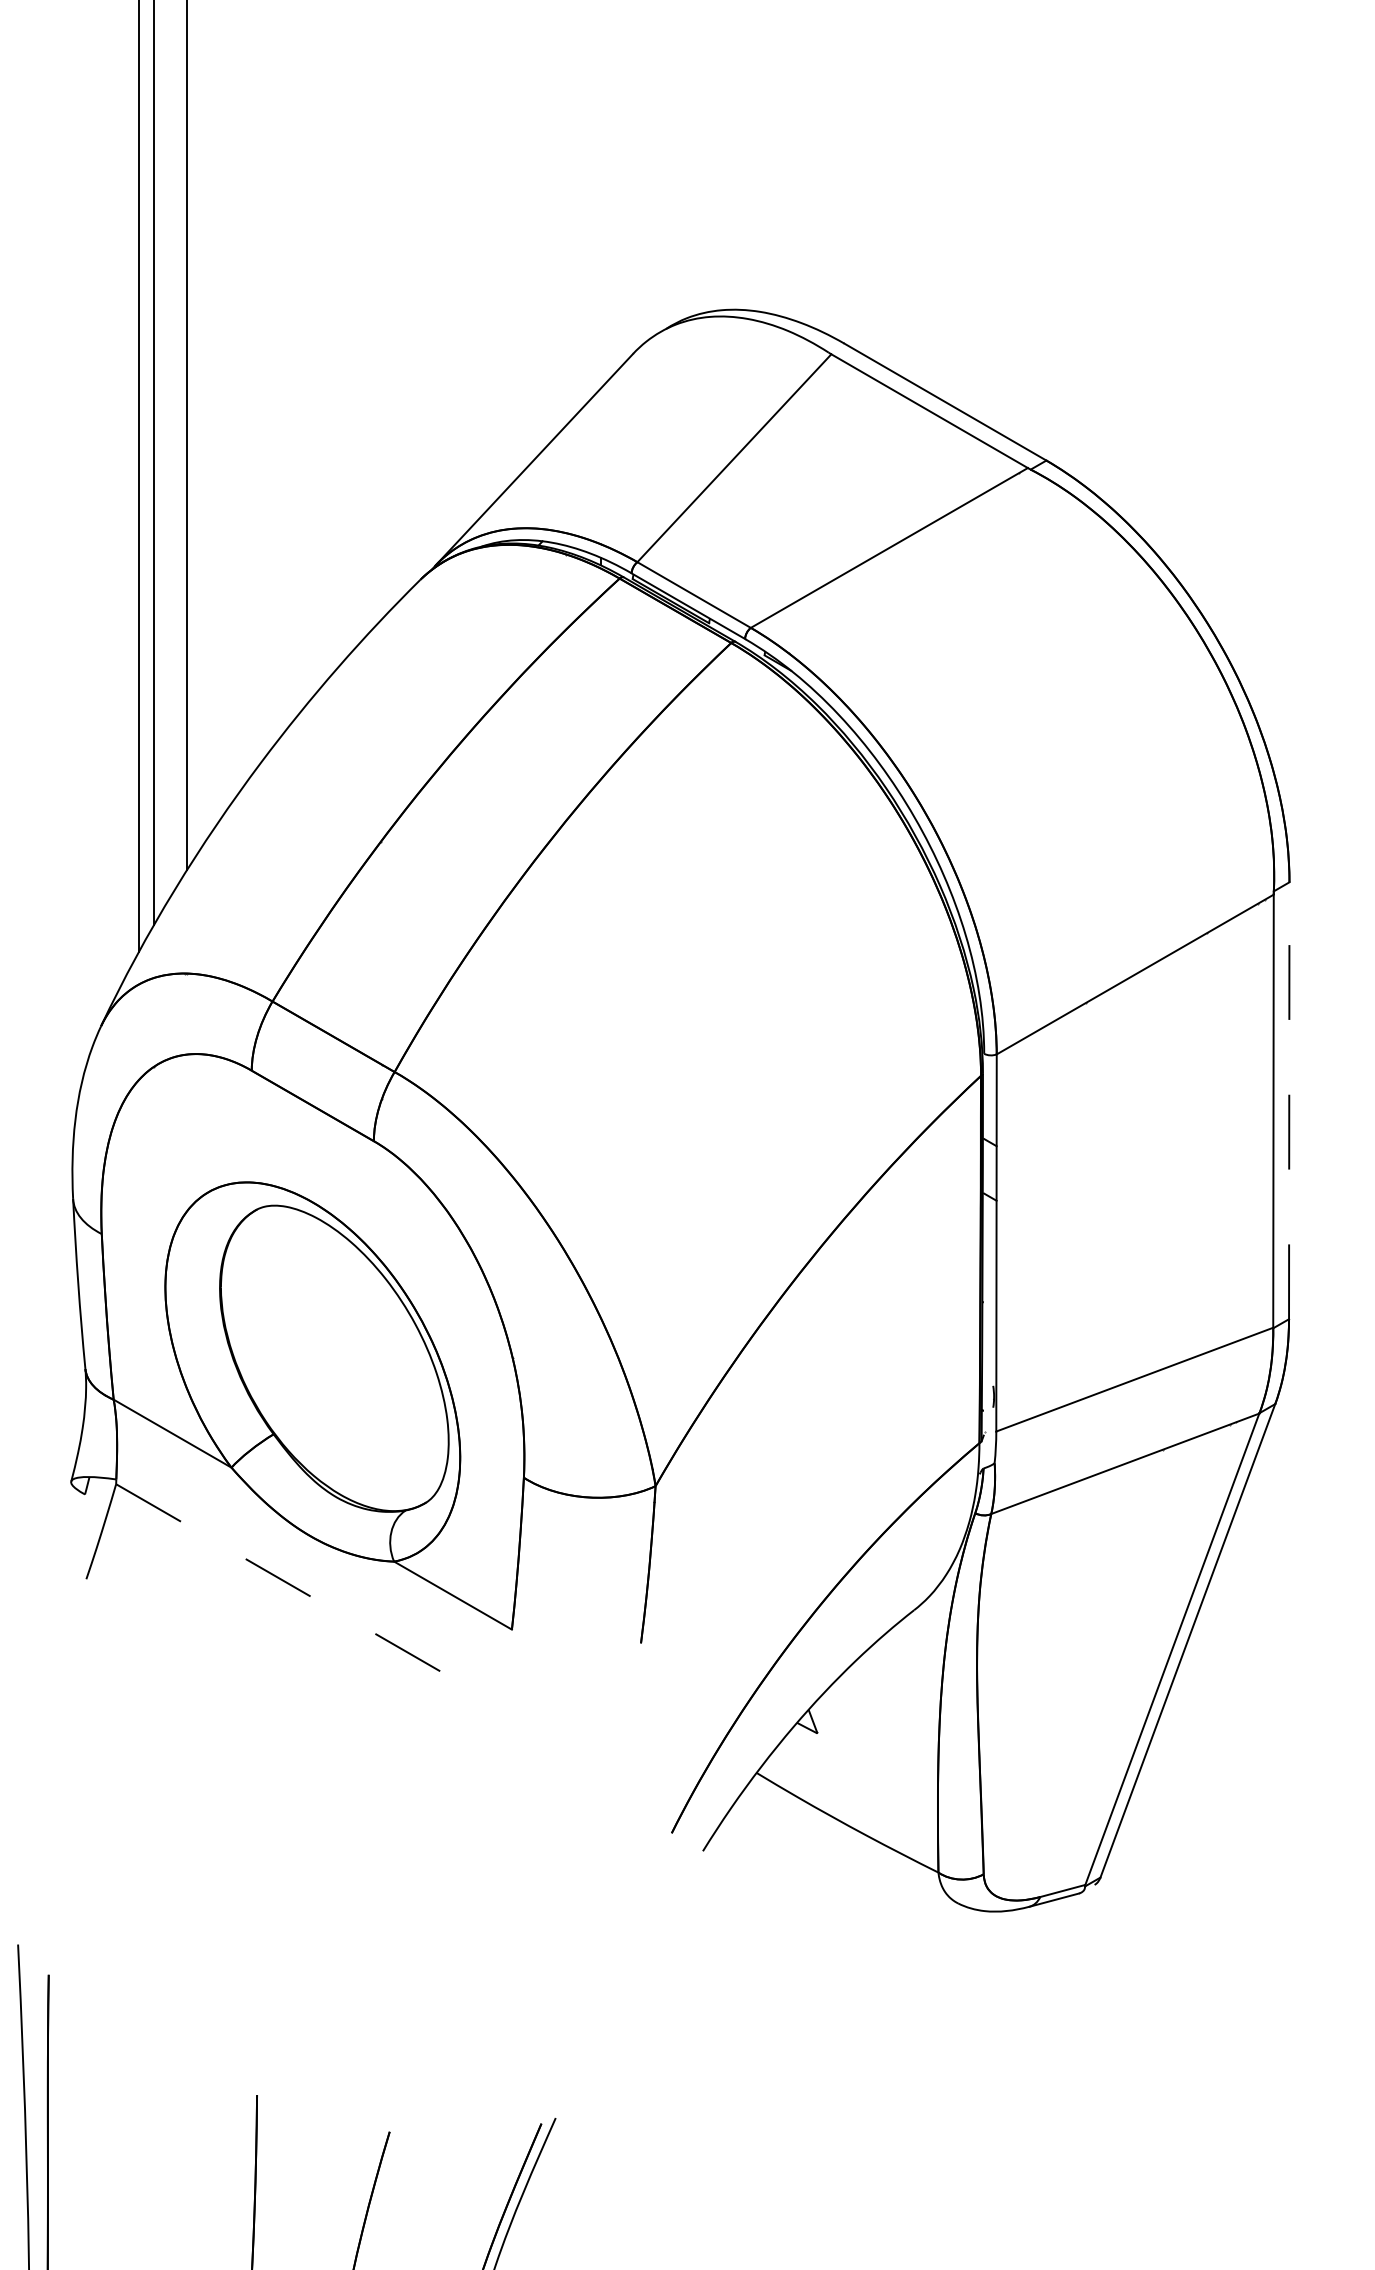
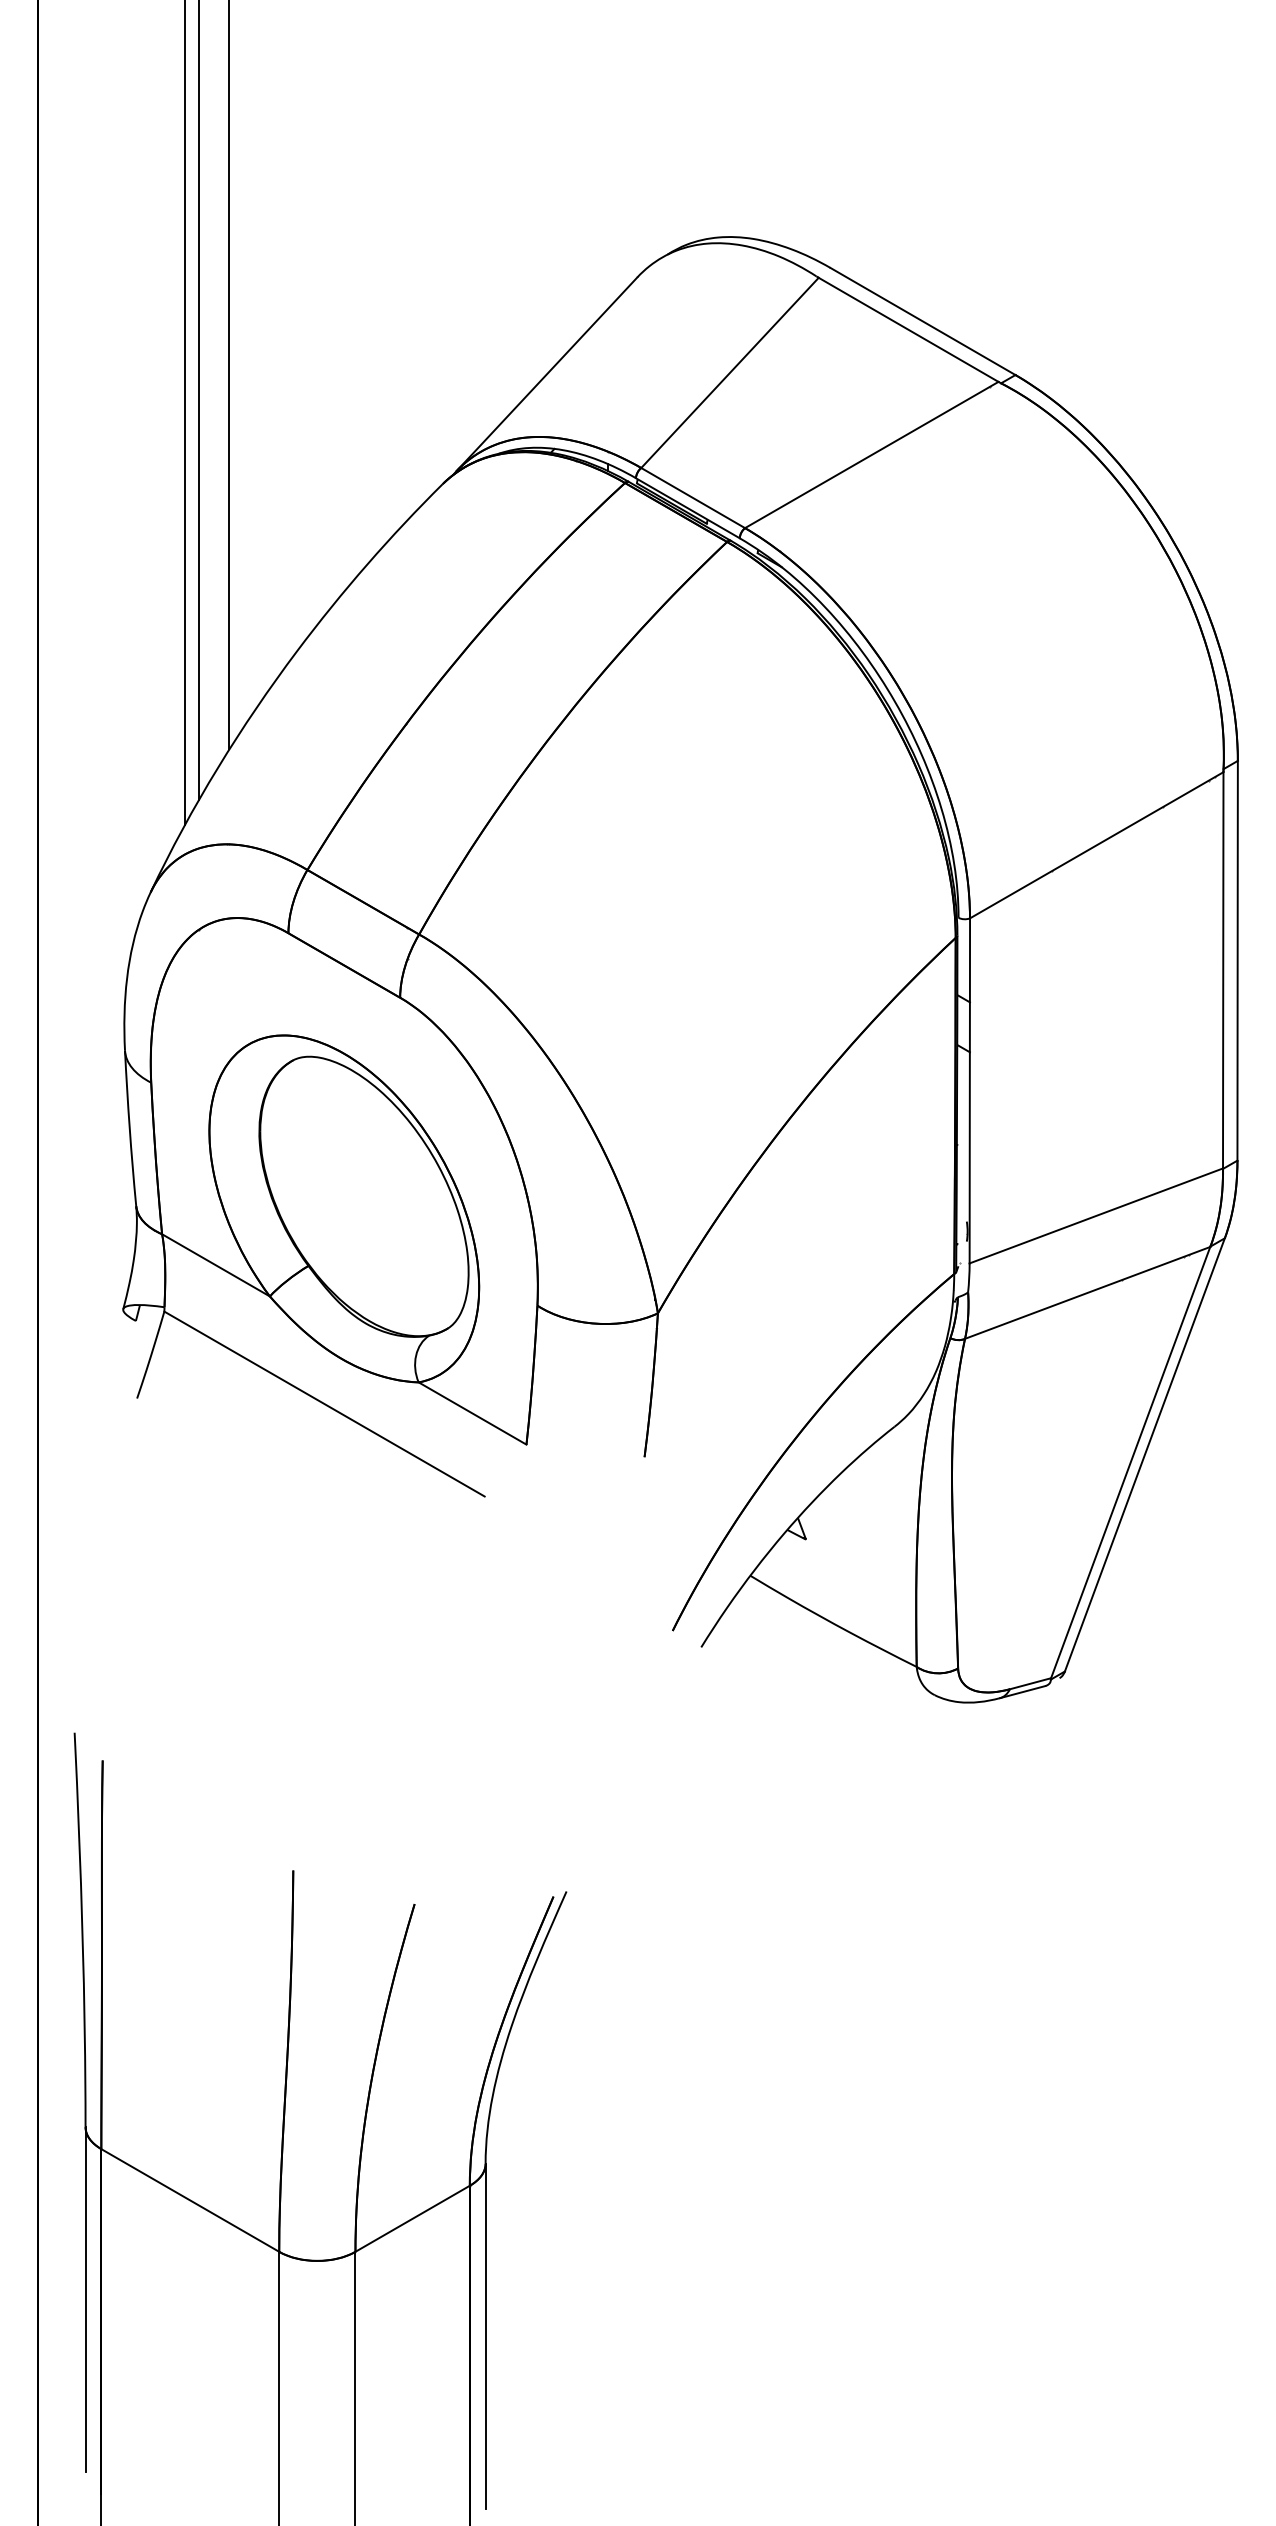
line: (1289, 1100) -> (1237, 960), dashed -> solid
line: (291, 1585) -> (324, 1404), dashed -> solid

